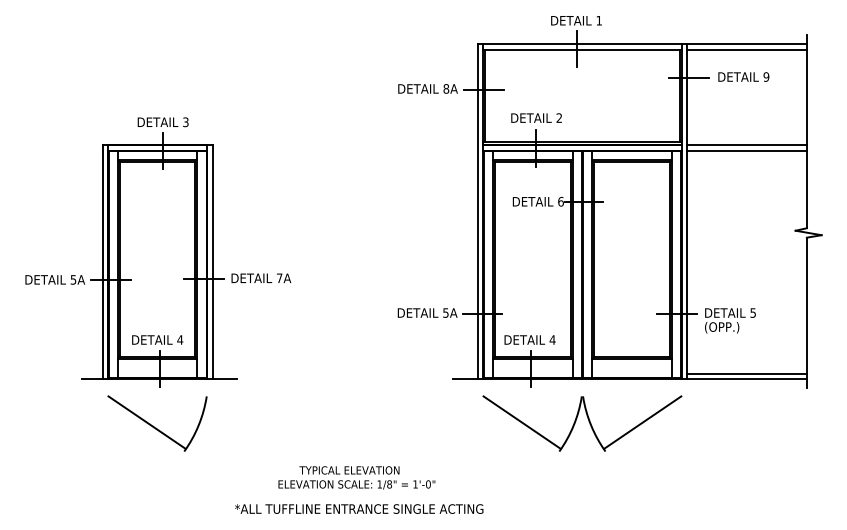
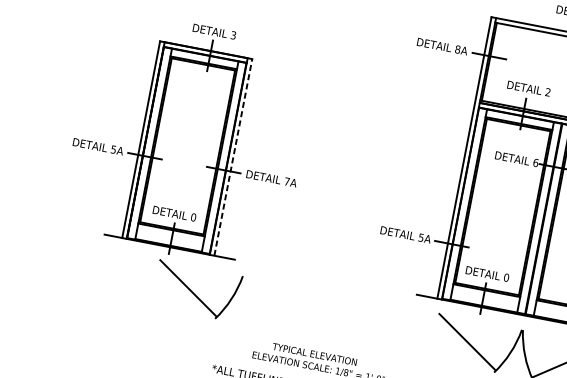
line: (212, 261) -> (233, 156), solid -> dashed
text: (180, 339) -> (193, 217), 4 -> 0
text: (552, 339) -> (506, 277), 4 -> 0
part: (157, 423) -> (197, 290), moved

